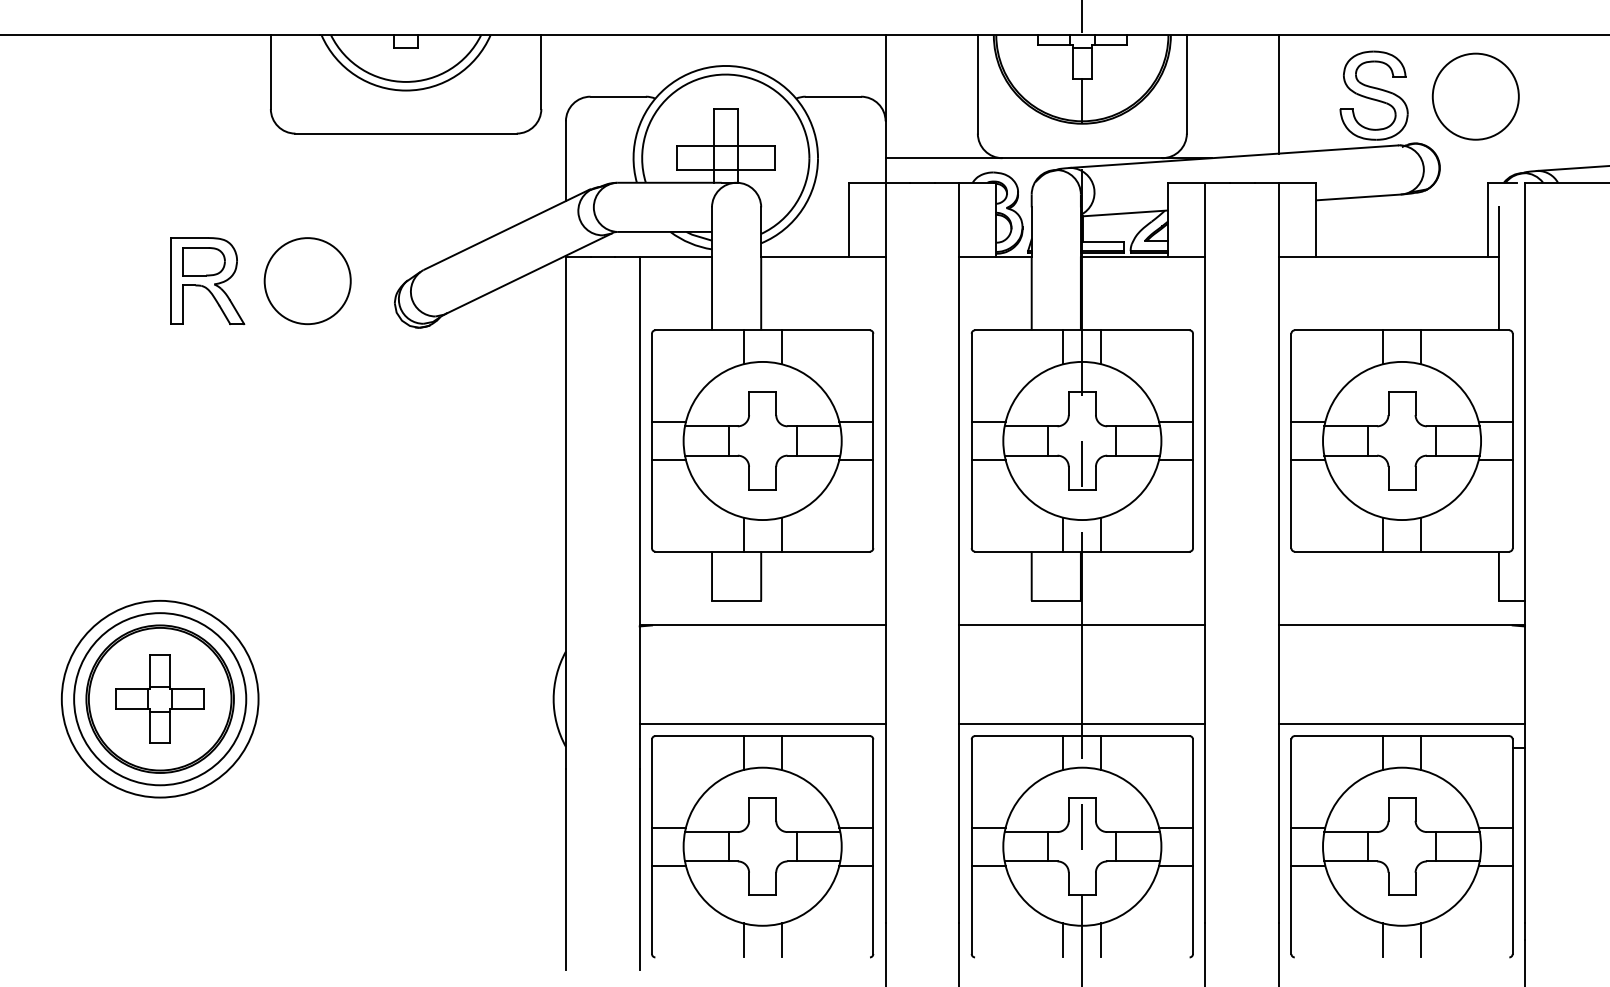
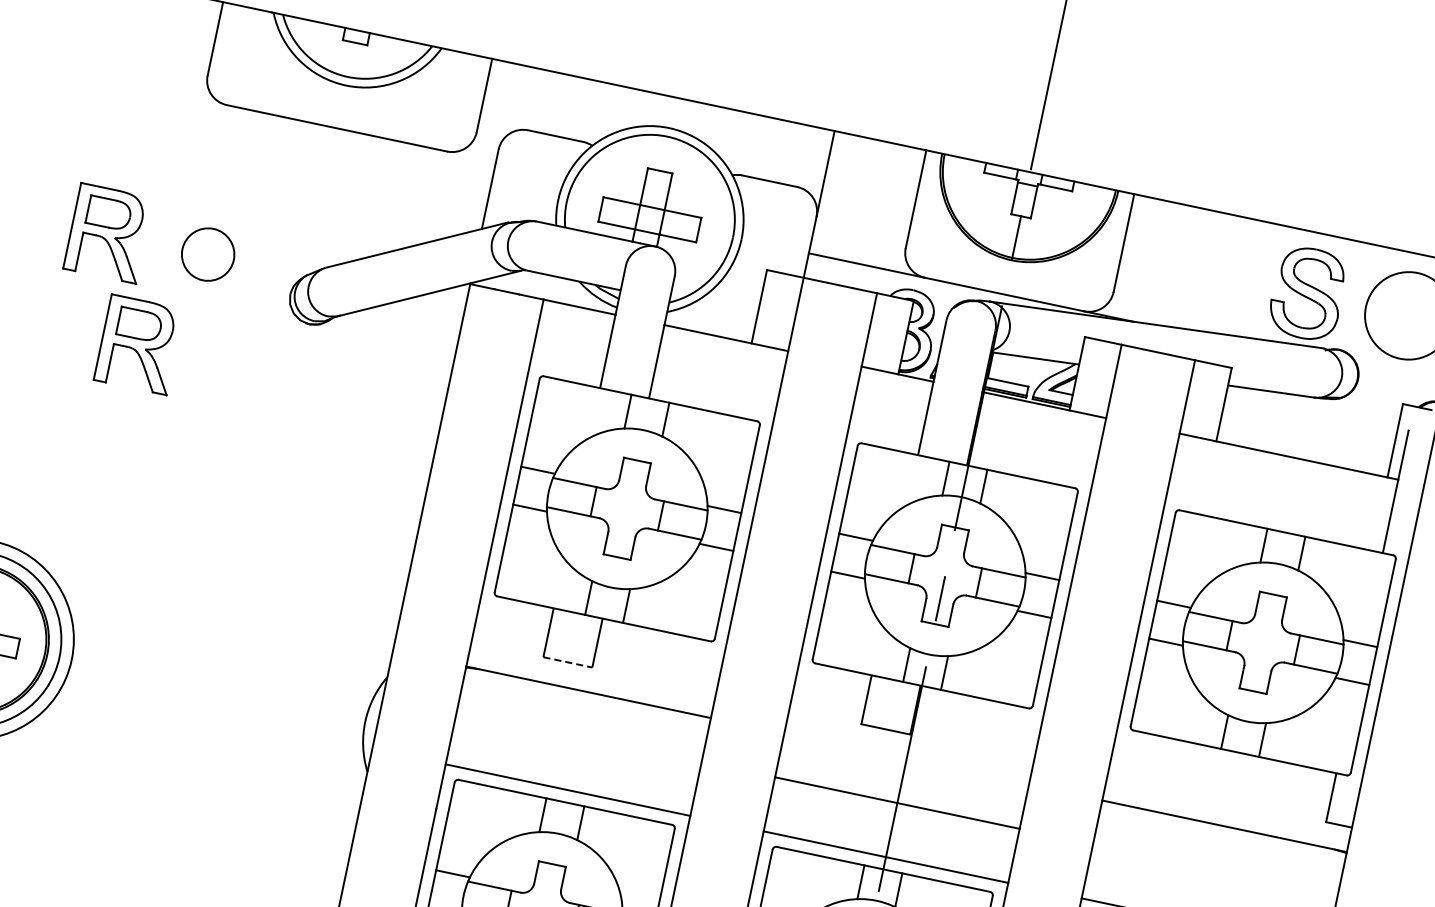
line: (1279, 94) -> (1213, 272), removed
circle: (307, 281) -> (207, 254), size x0.6
part: (259, 381) -> (139, 344), added
line: (736, 600) -> (567, 662), solid -> dashed
line: (1082, 625) -> (897, 803), moved

